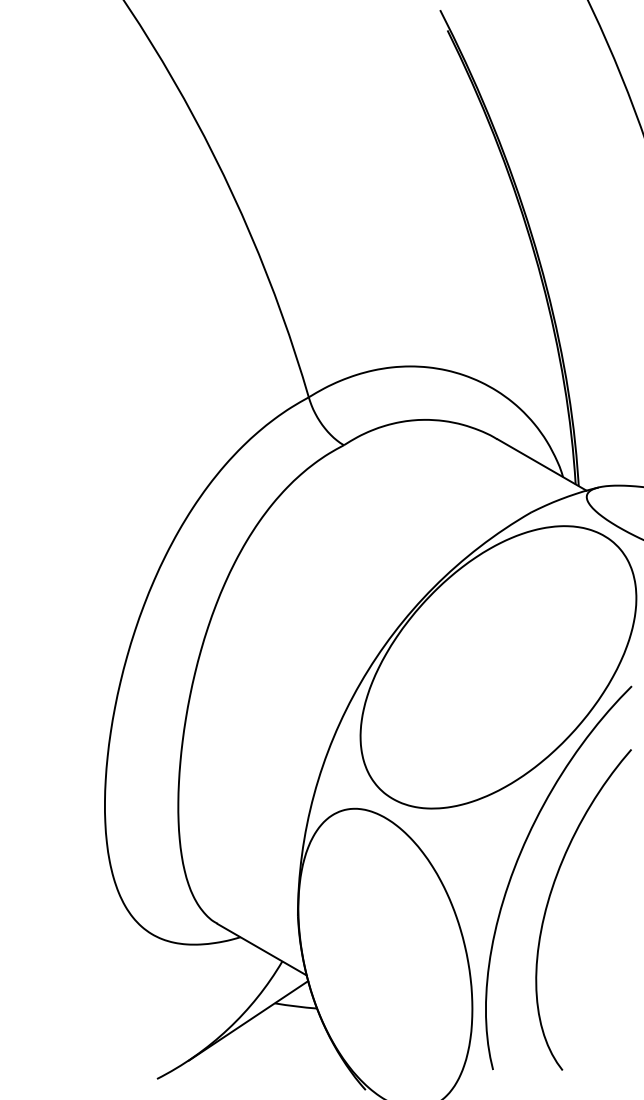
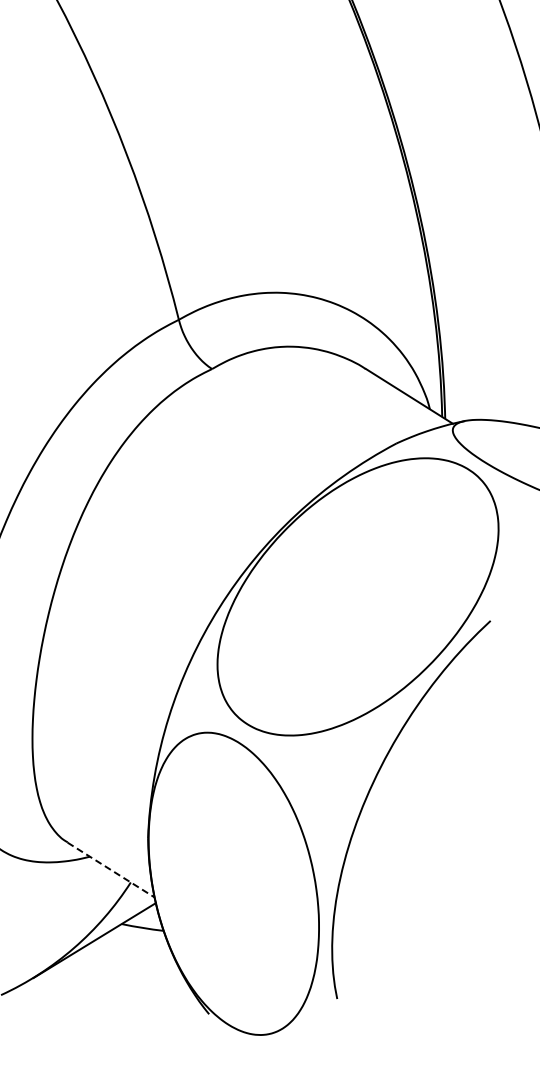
curve: (549, 901) -> (400, 832), removed
line: (262, 950) -> (111, 870), solid -> dashed

